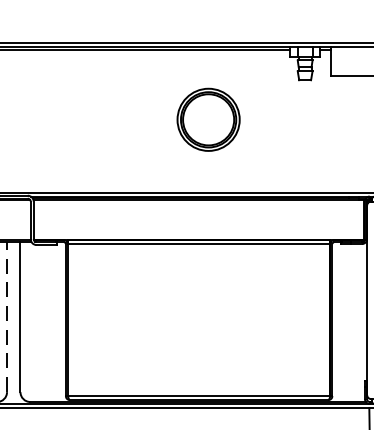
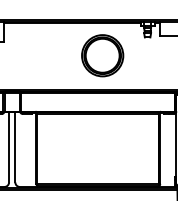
part: (208, 119) -> (102, 55), size x1.43
line: (7, 317) -> (9, 147), dashed -> solid

